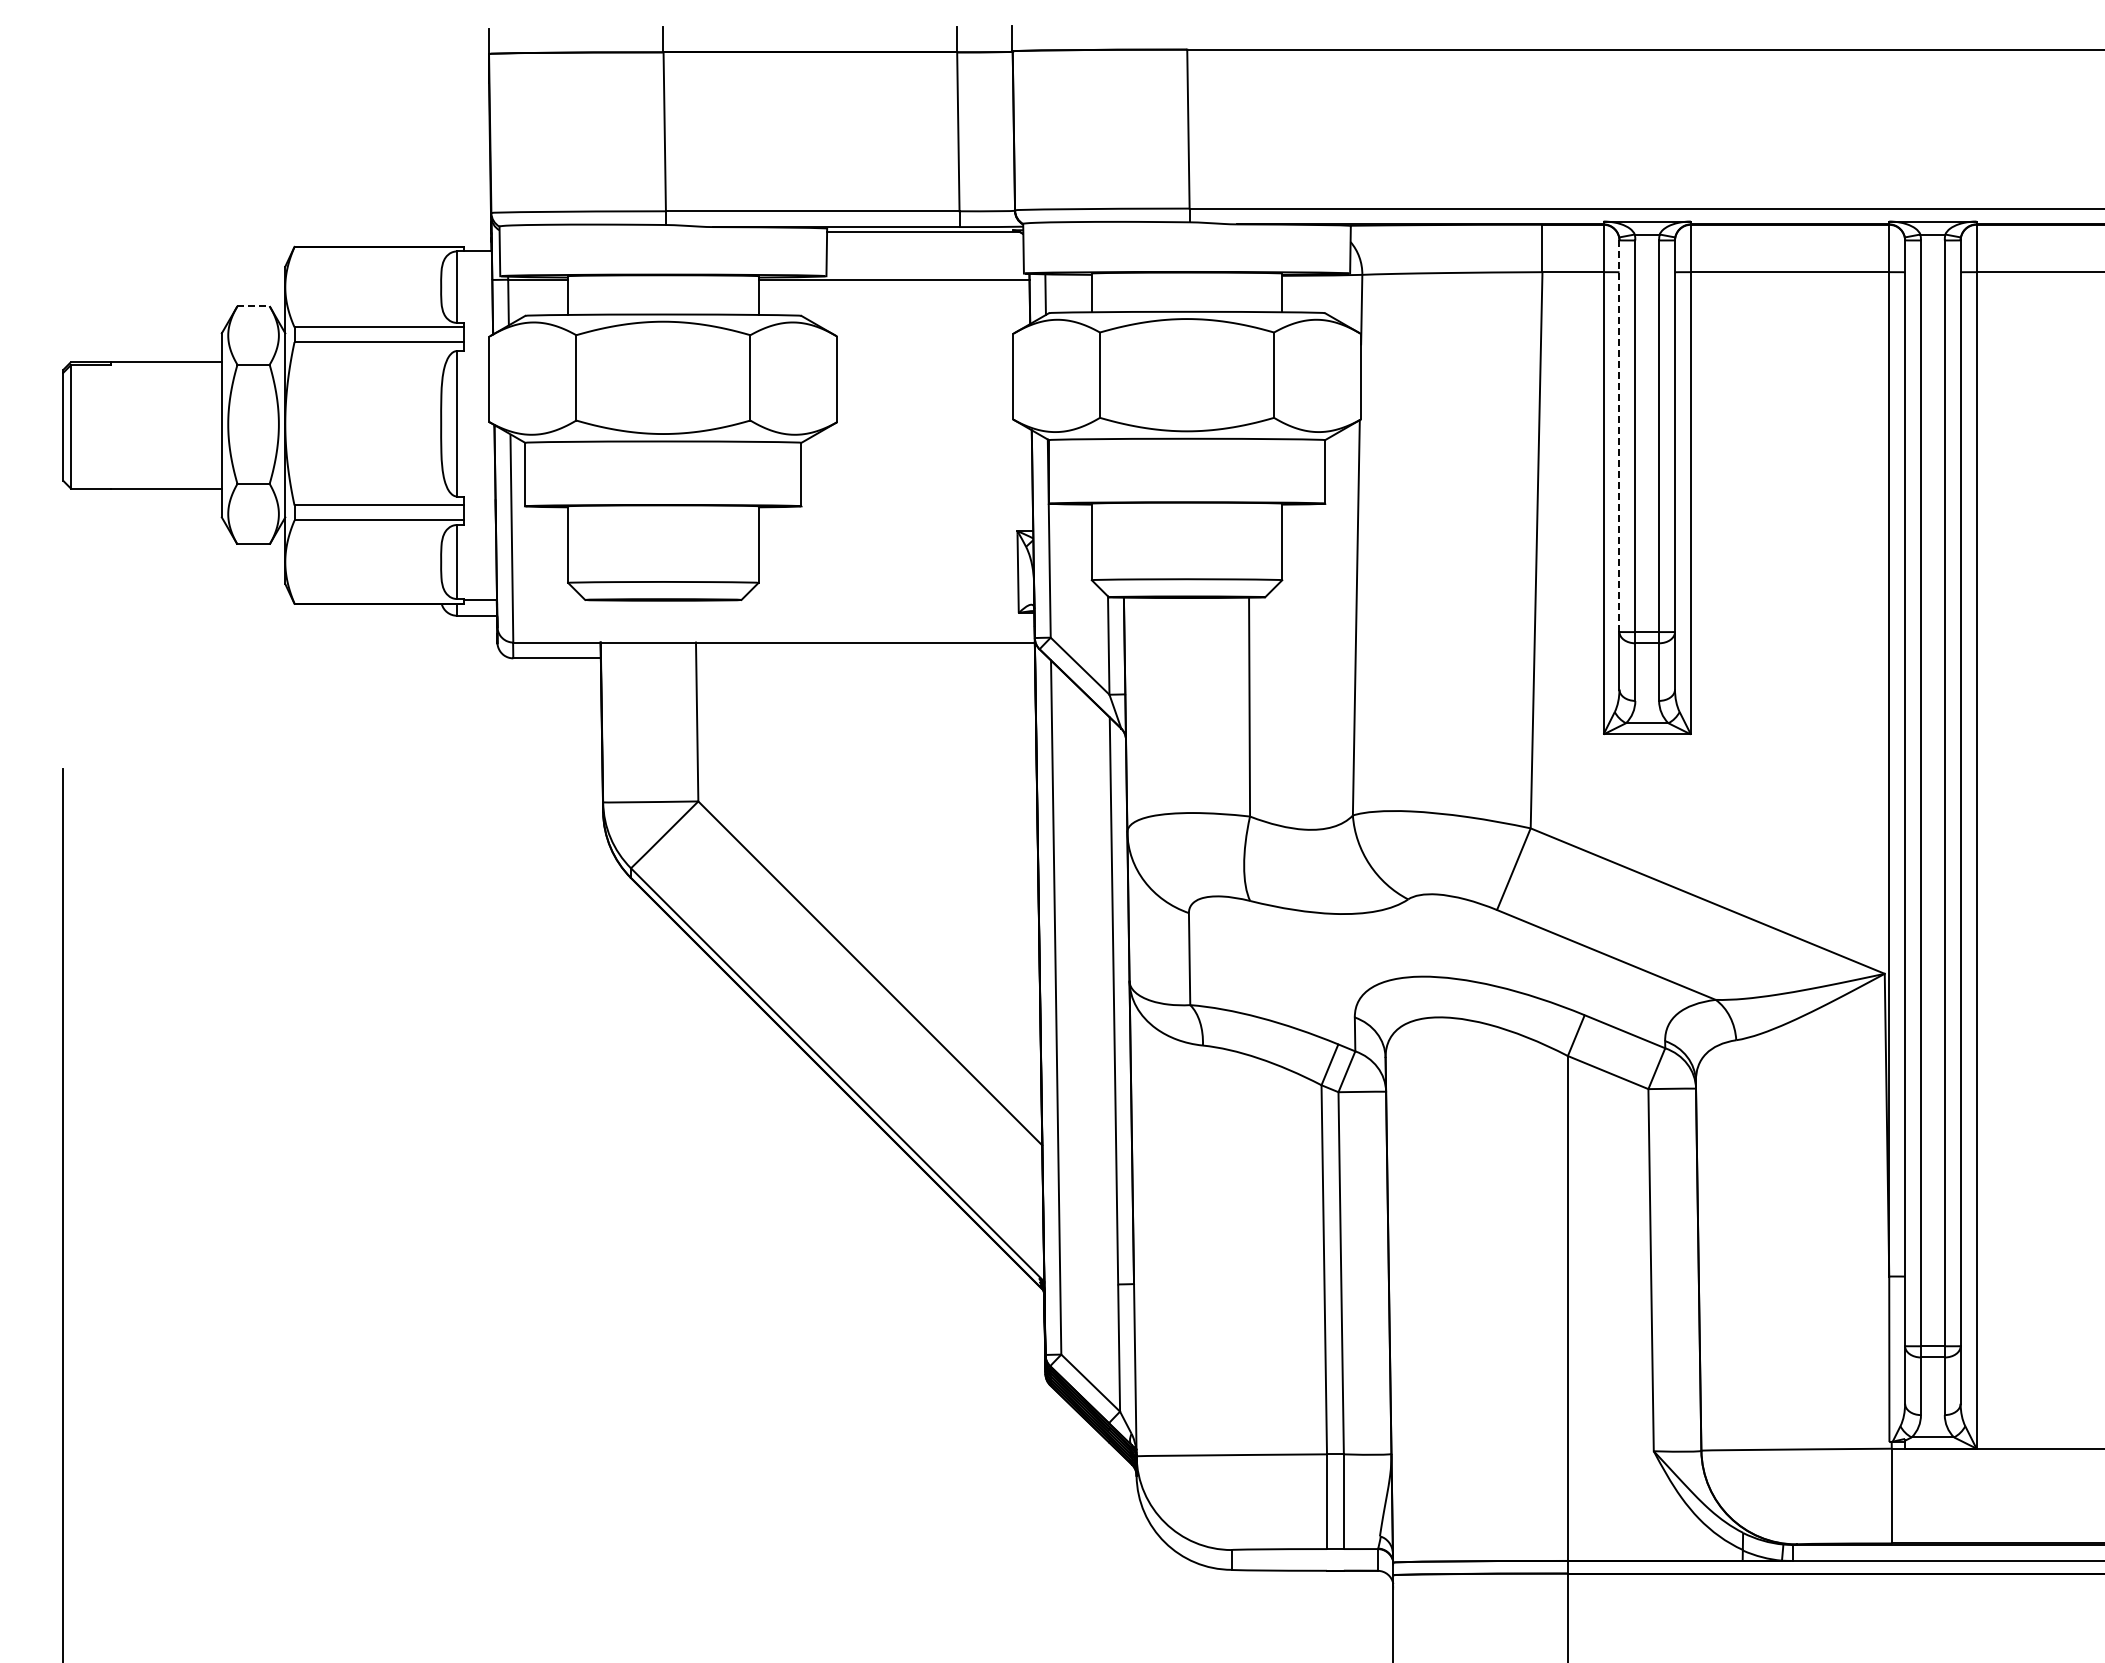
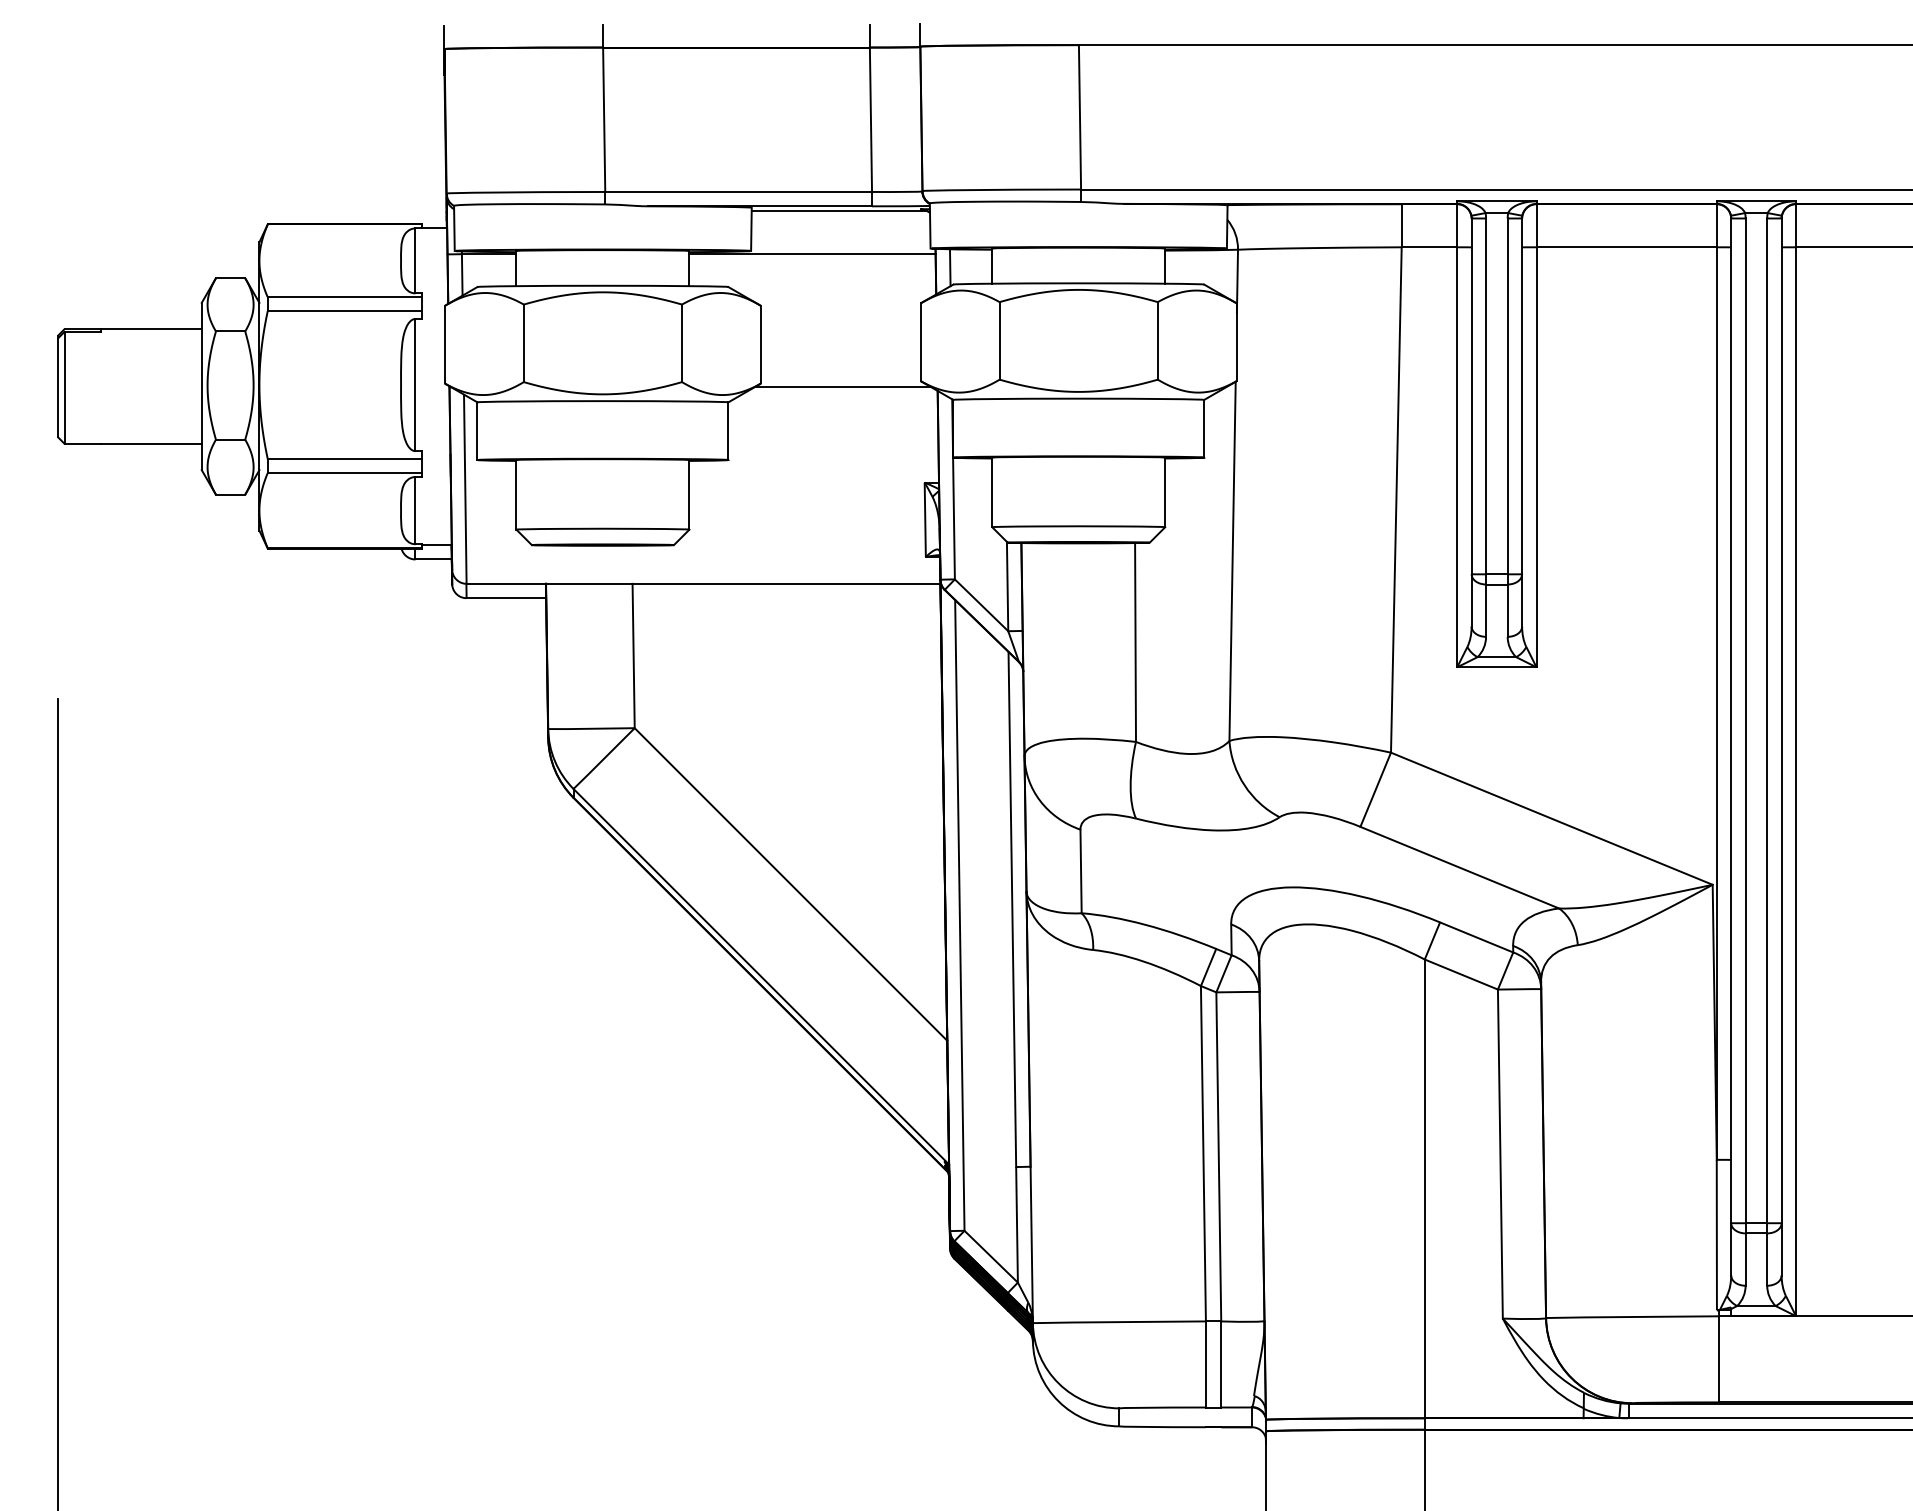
line: (254, 306) -> (231, 278), dashed -> solid
line: (927, 426) -> (842, 387), added
line: (1619, 436) -> (1471, 396), dashed -> solid

